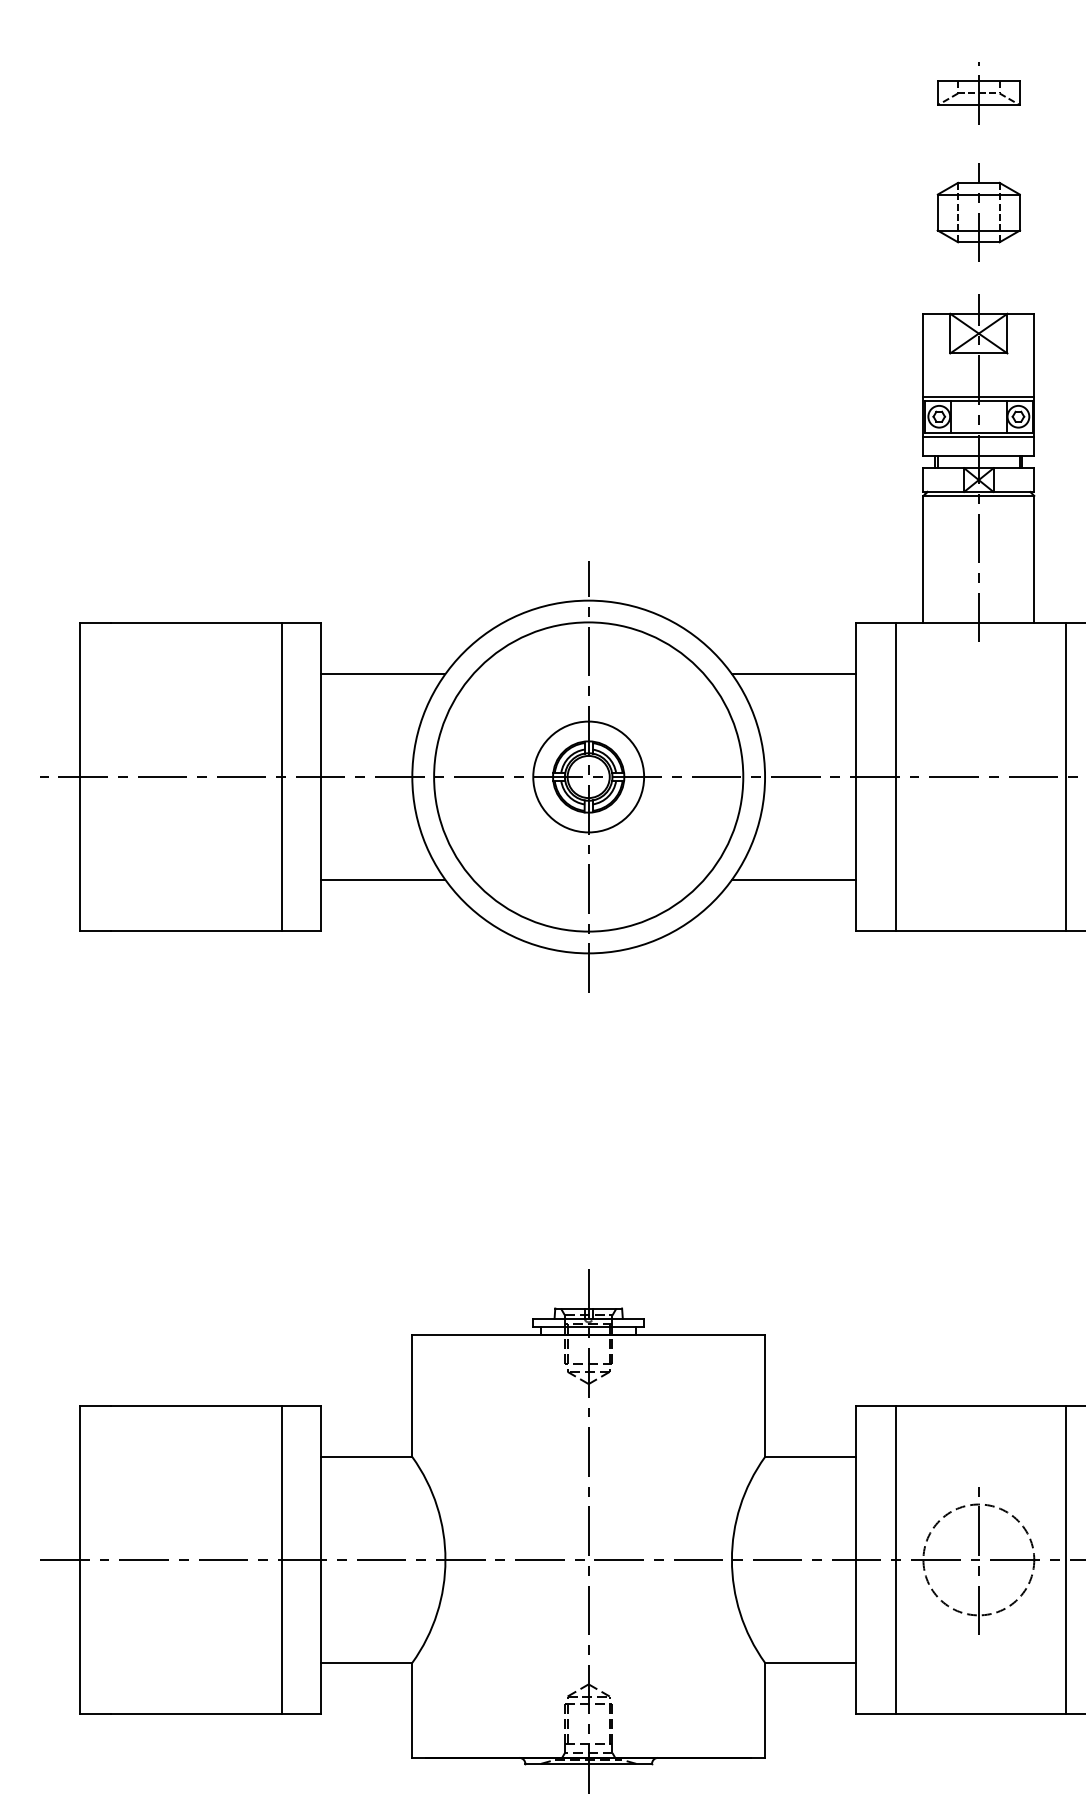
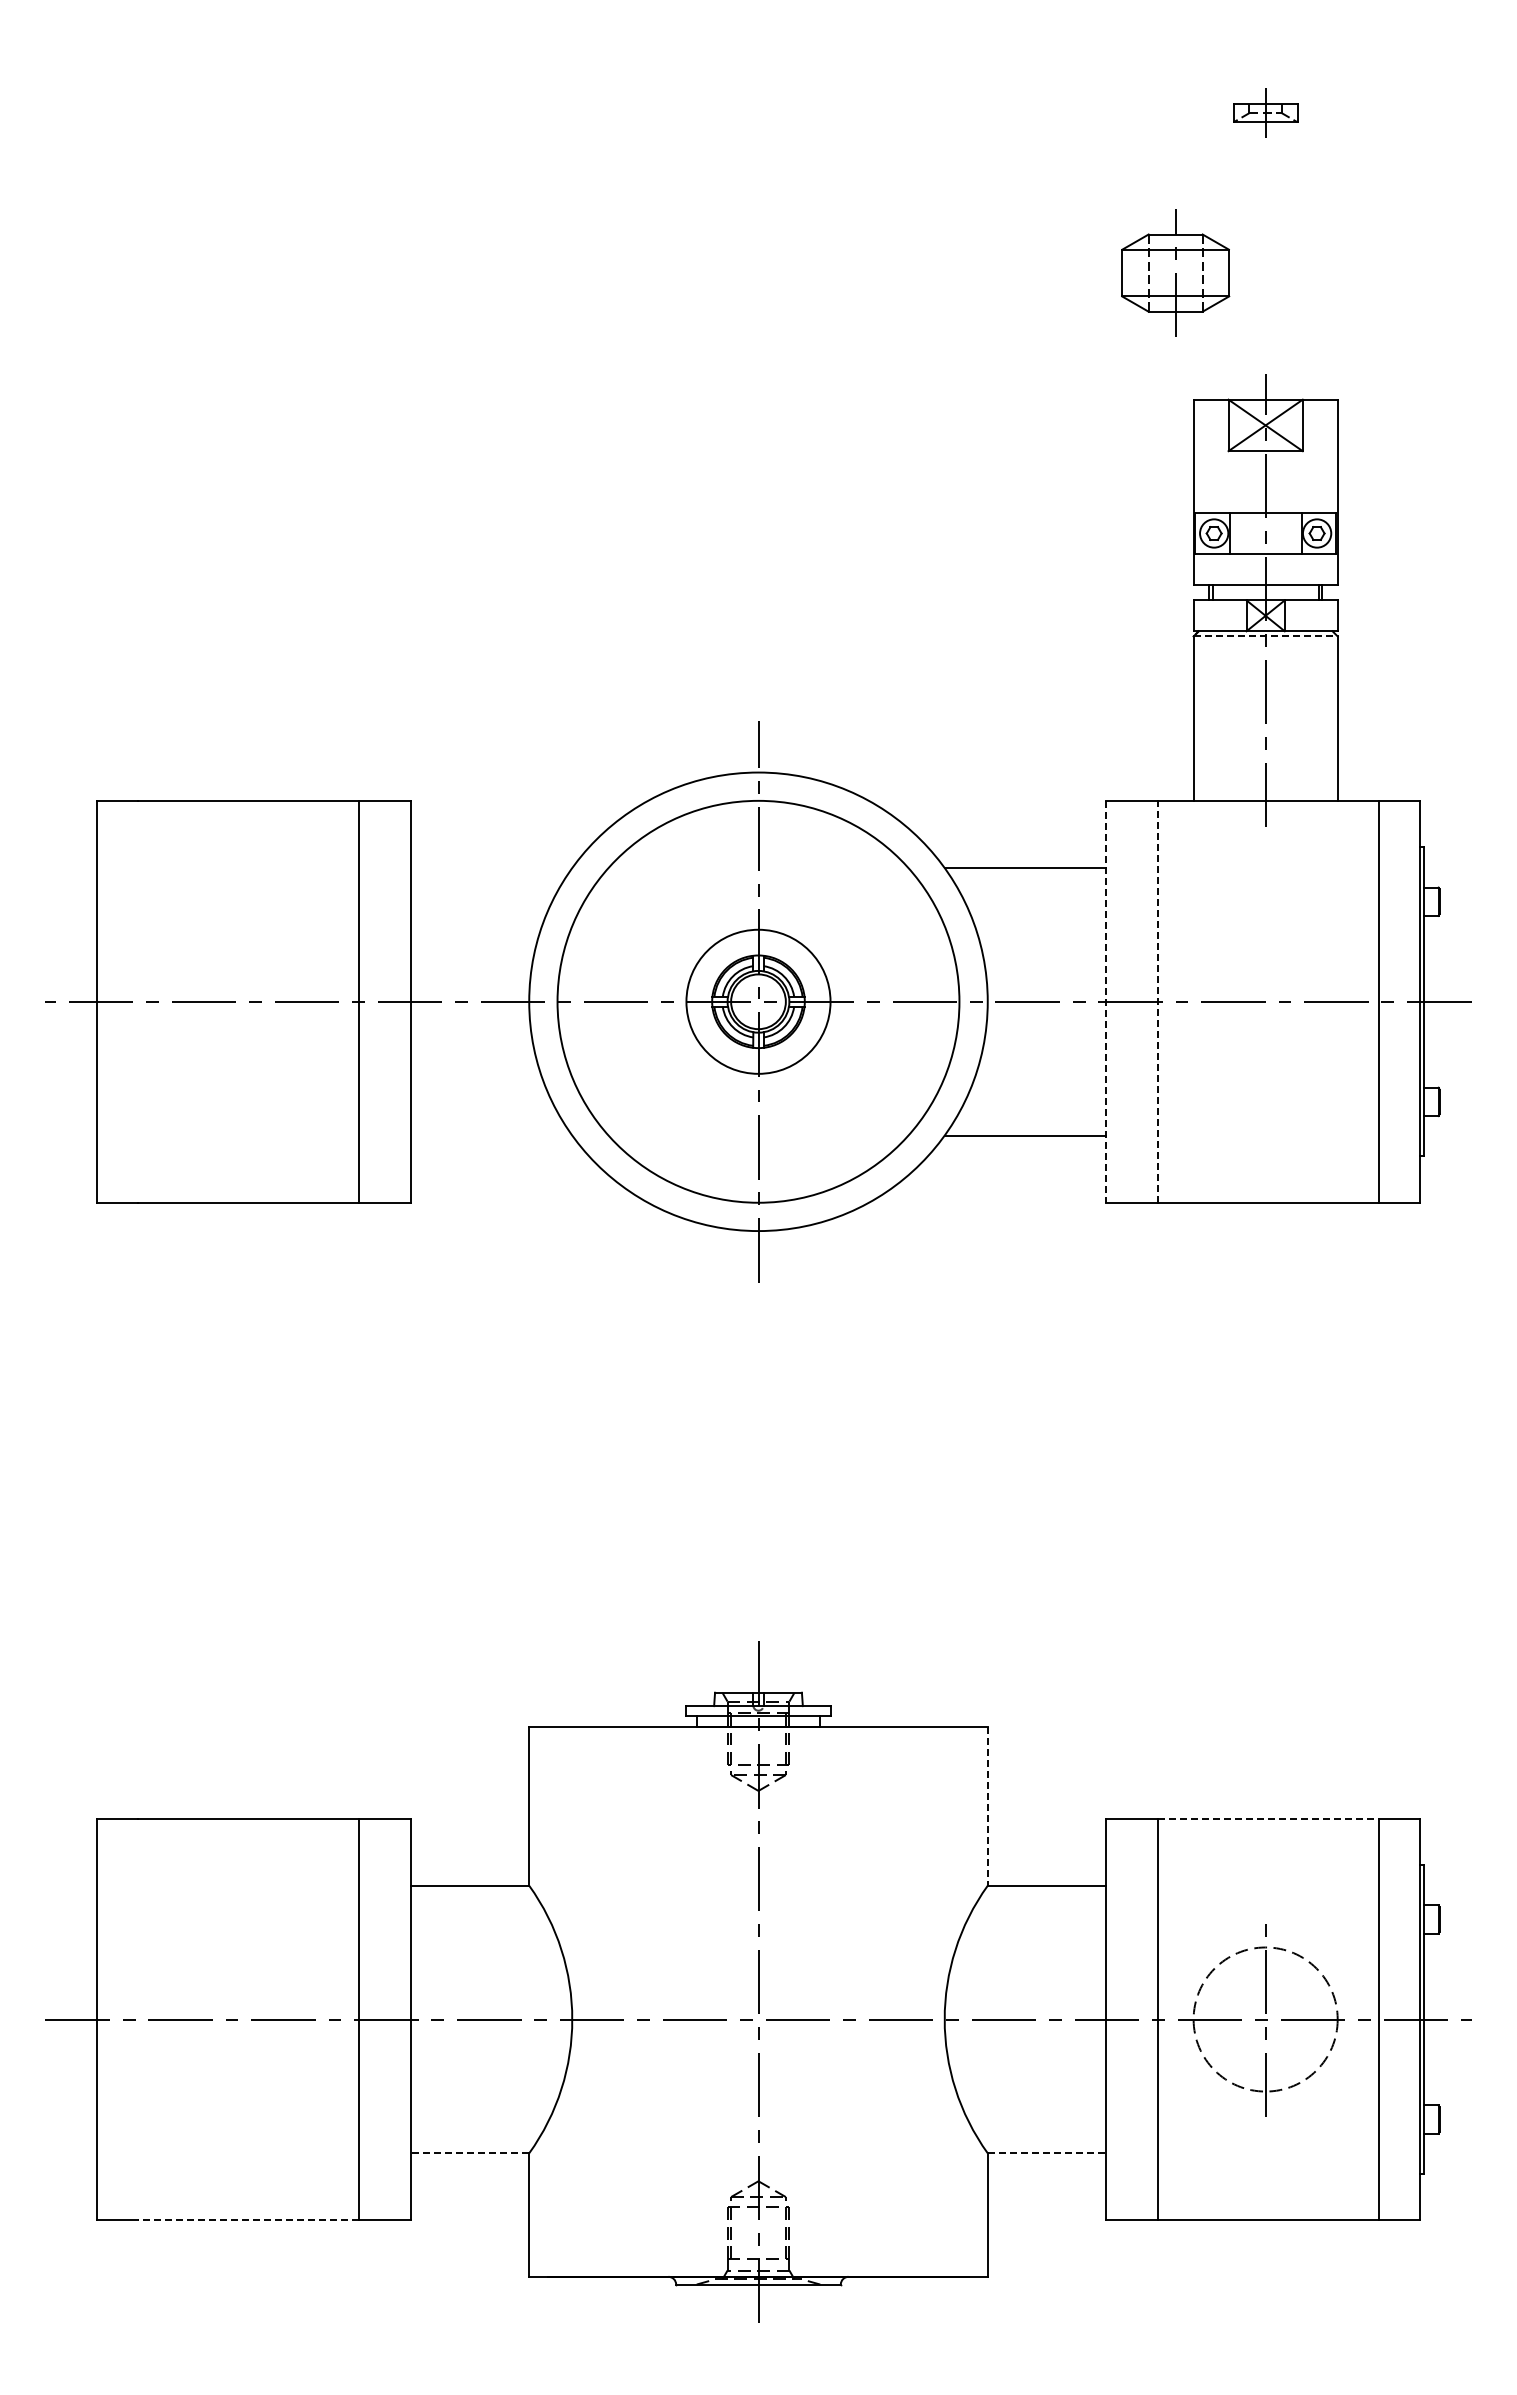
part: (978, 92) -> (1265, 112), size x0.6
part: (978, 212) -> (1175, 272), moved
line: (978, 396) -> (1265, 507), removed
line: (978, 436) -> (1265, 559), removed
line: (979, 495) -> (1266, 636), solid -> dashed
line: (383, 674) -> (491, 868), removed
line: (856, 776) -> (1106, 1001), solid -> dashed
line: (895, 776) -> (1157, 1001), solid -> dashed
line: (383, 879) -> (491, 1135), removed
line: (764, 1396) -> (987, 1806), solid -> dashed
line: (981, 1405) -> (1268, 1818), solid -> dashed
line: (366, 1663) -> (469, 2153), solid -> dashed
line: (811, 1663) -> (1047, 2153), solid -> dashed
line: (196, 1714) -> (248, 2220), solid -> dashed

